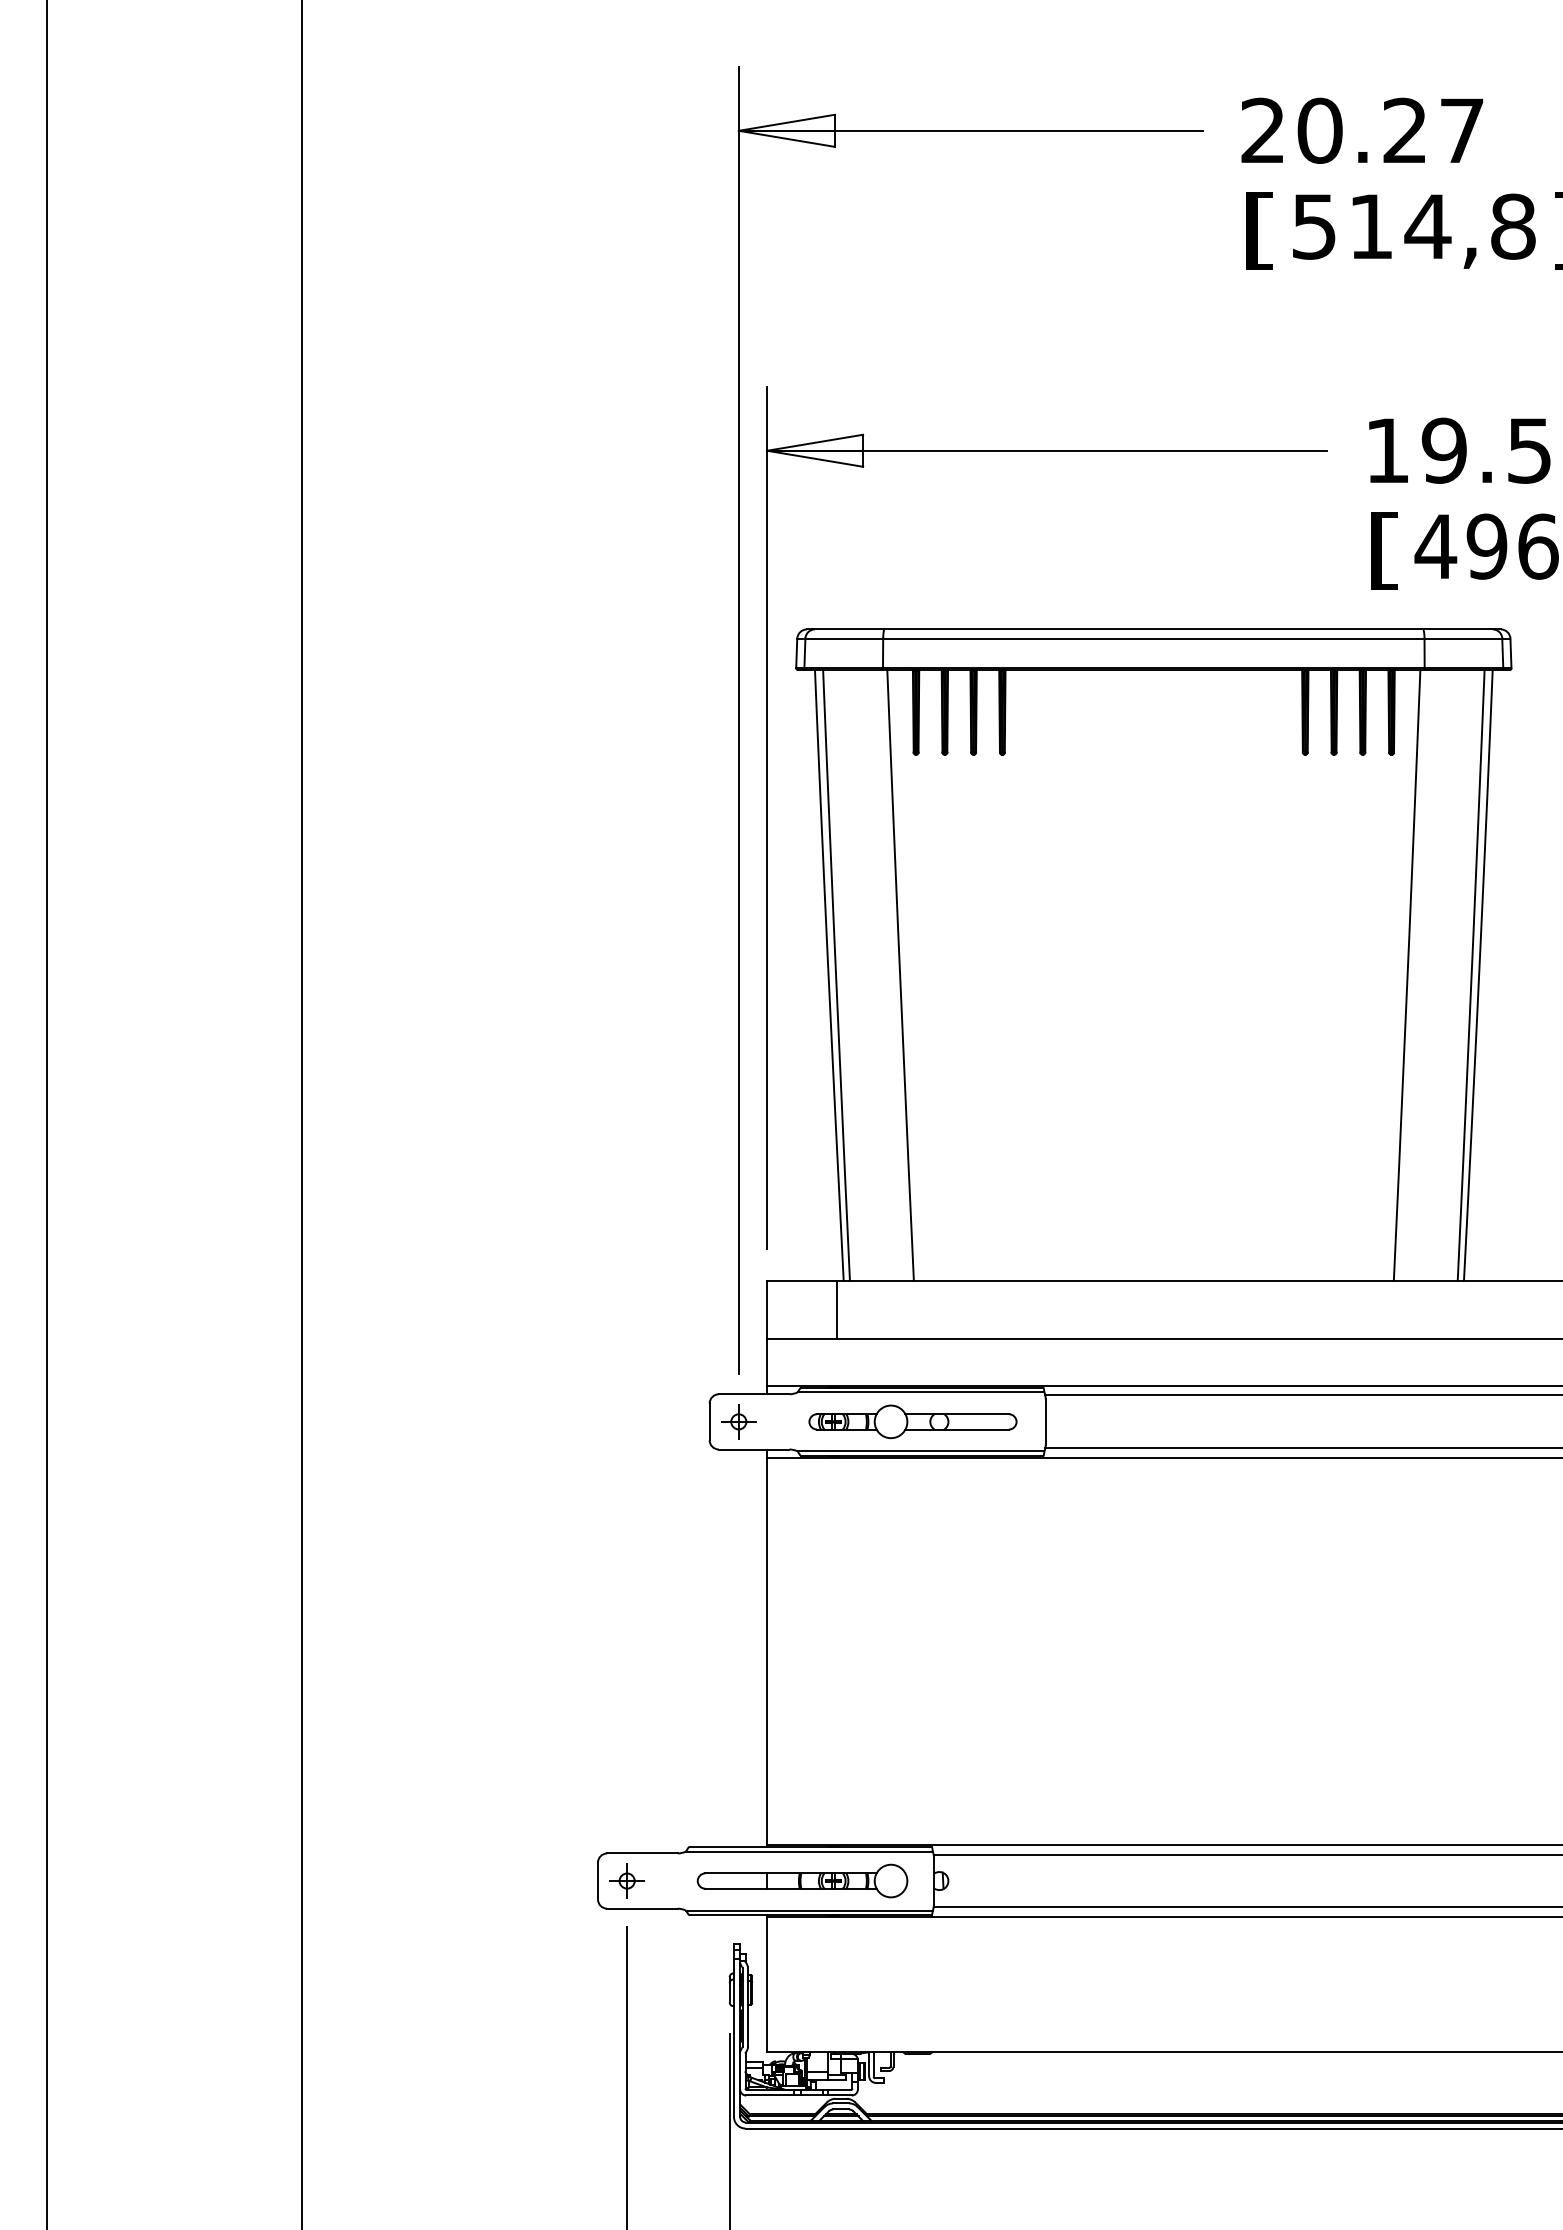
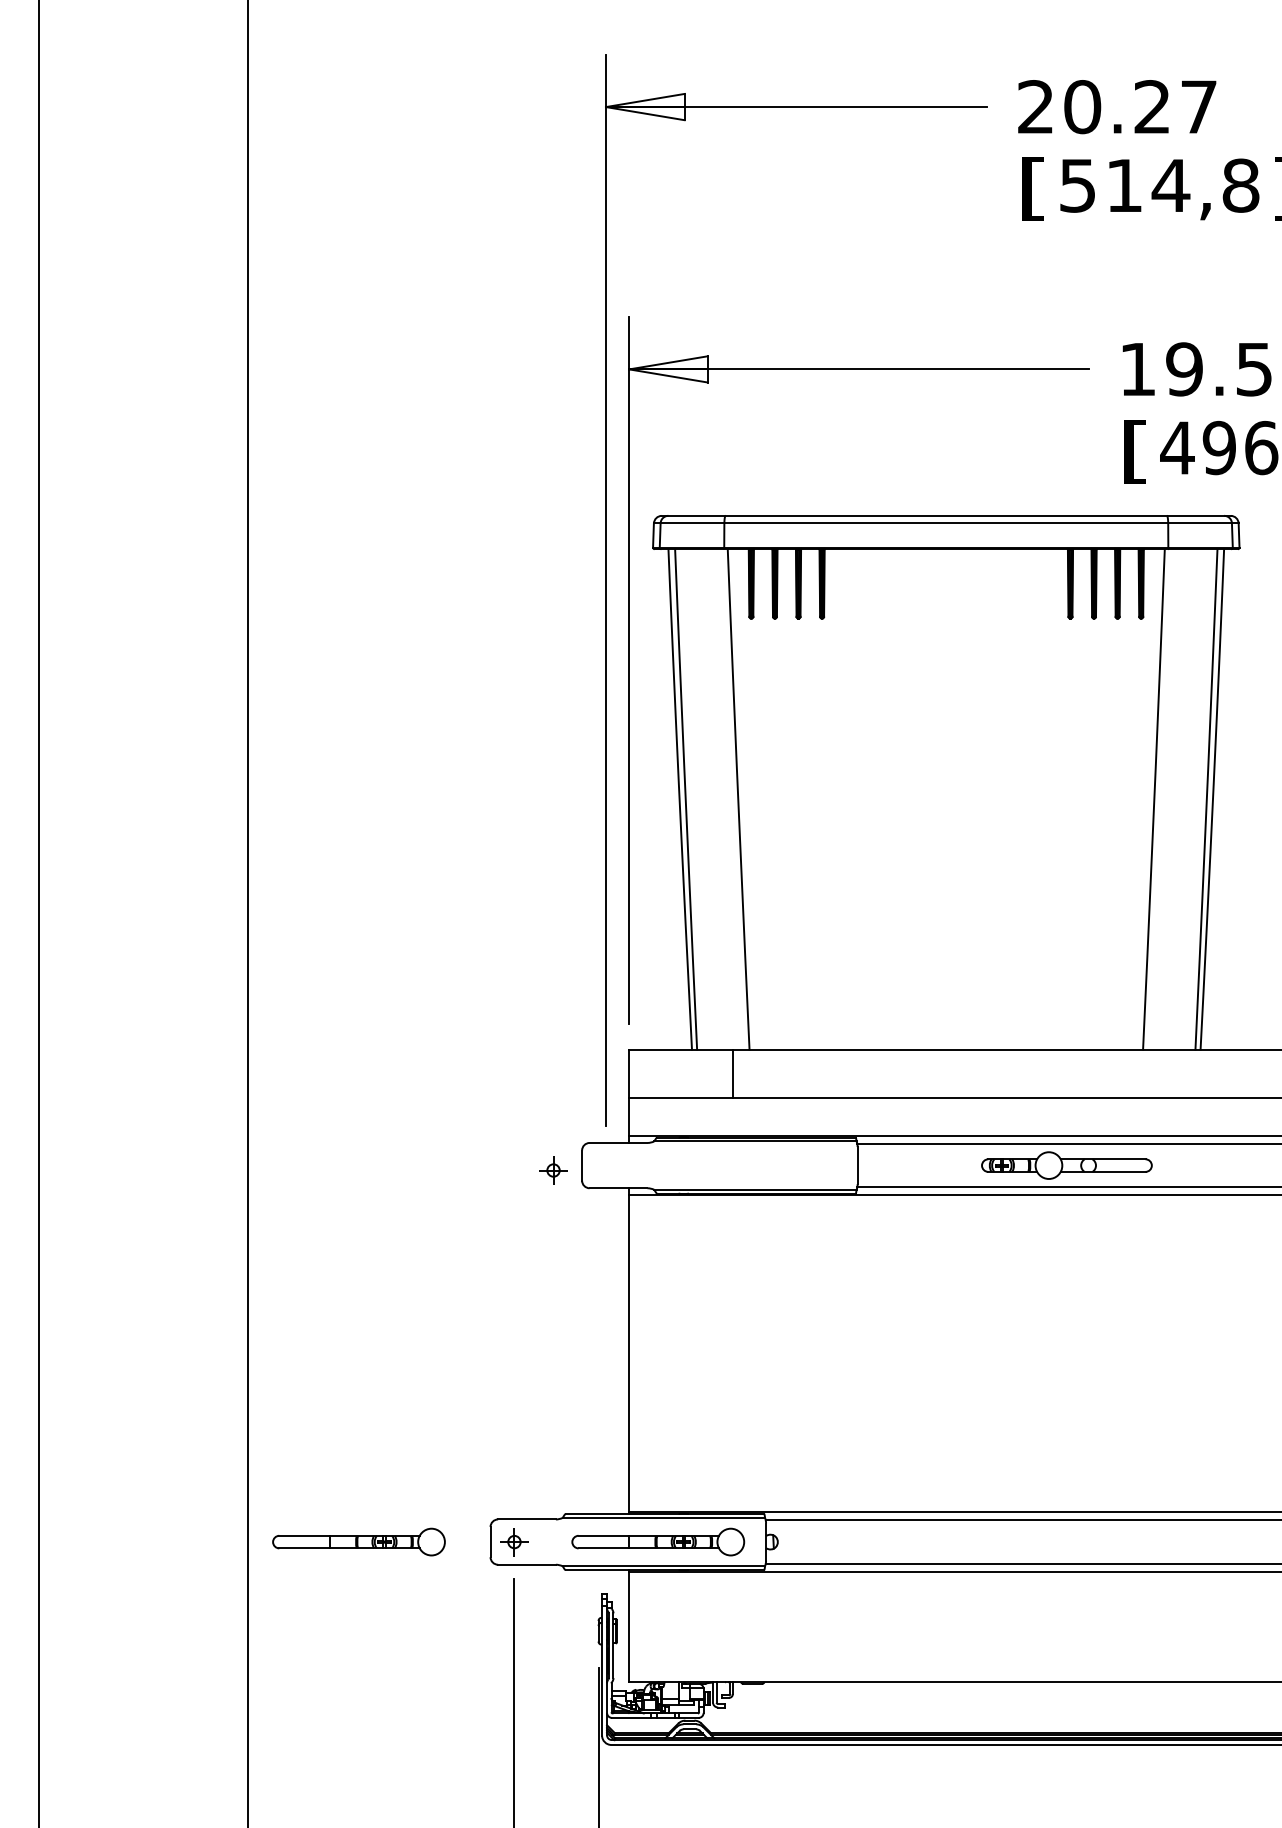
line: (836, 1309) -> (732, 1073), moved
part: (738, 1421) -> (553, 1170), moved
part: (912, 1421) -> (1066, 1165), moved
part: (437, 1880) -> (358, 1541), added

